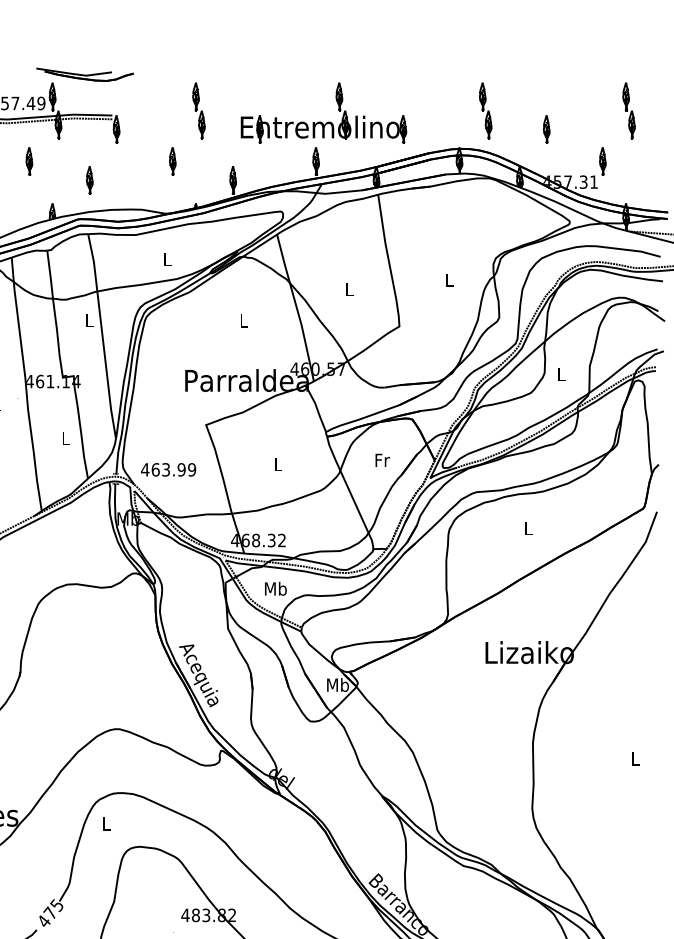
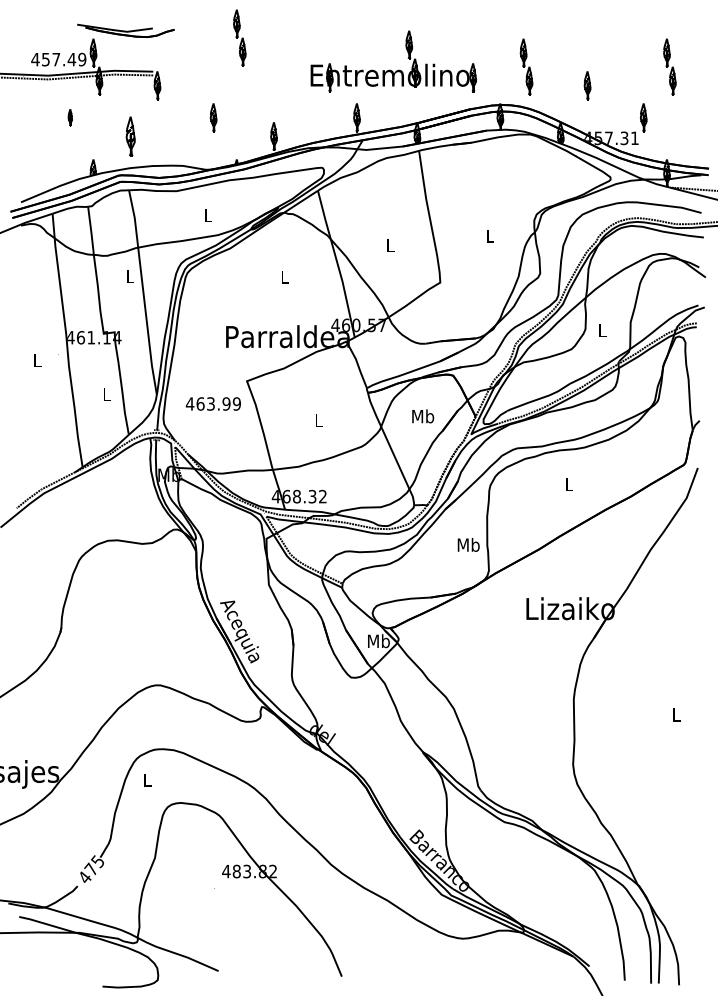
part: (198, 110) -> (239, 37), moved
part: (320, 121) -> (390, 69), moved
part: (29, 161) -> (70, 117), size x0.6
part: (89, 180) -> (130, 136), size x1.4
text: (382, 460) -> (423, 416), Fr -> Mb
text: (167, 469) -> (212, 403), moved
text: (275, 588) -> (468, 544), moved

